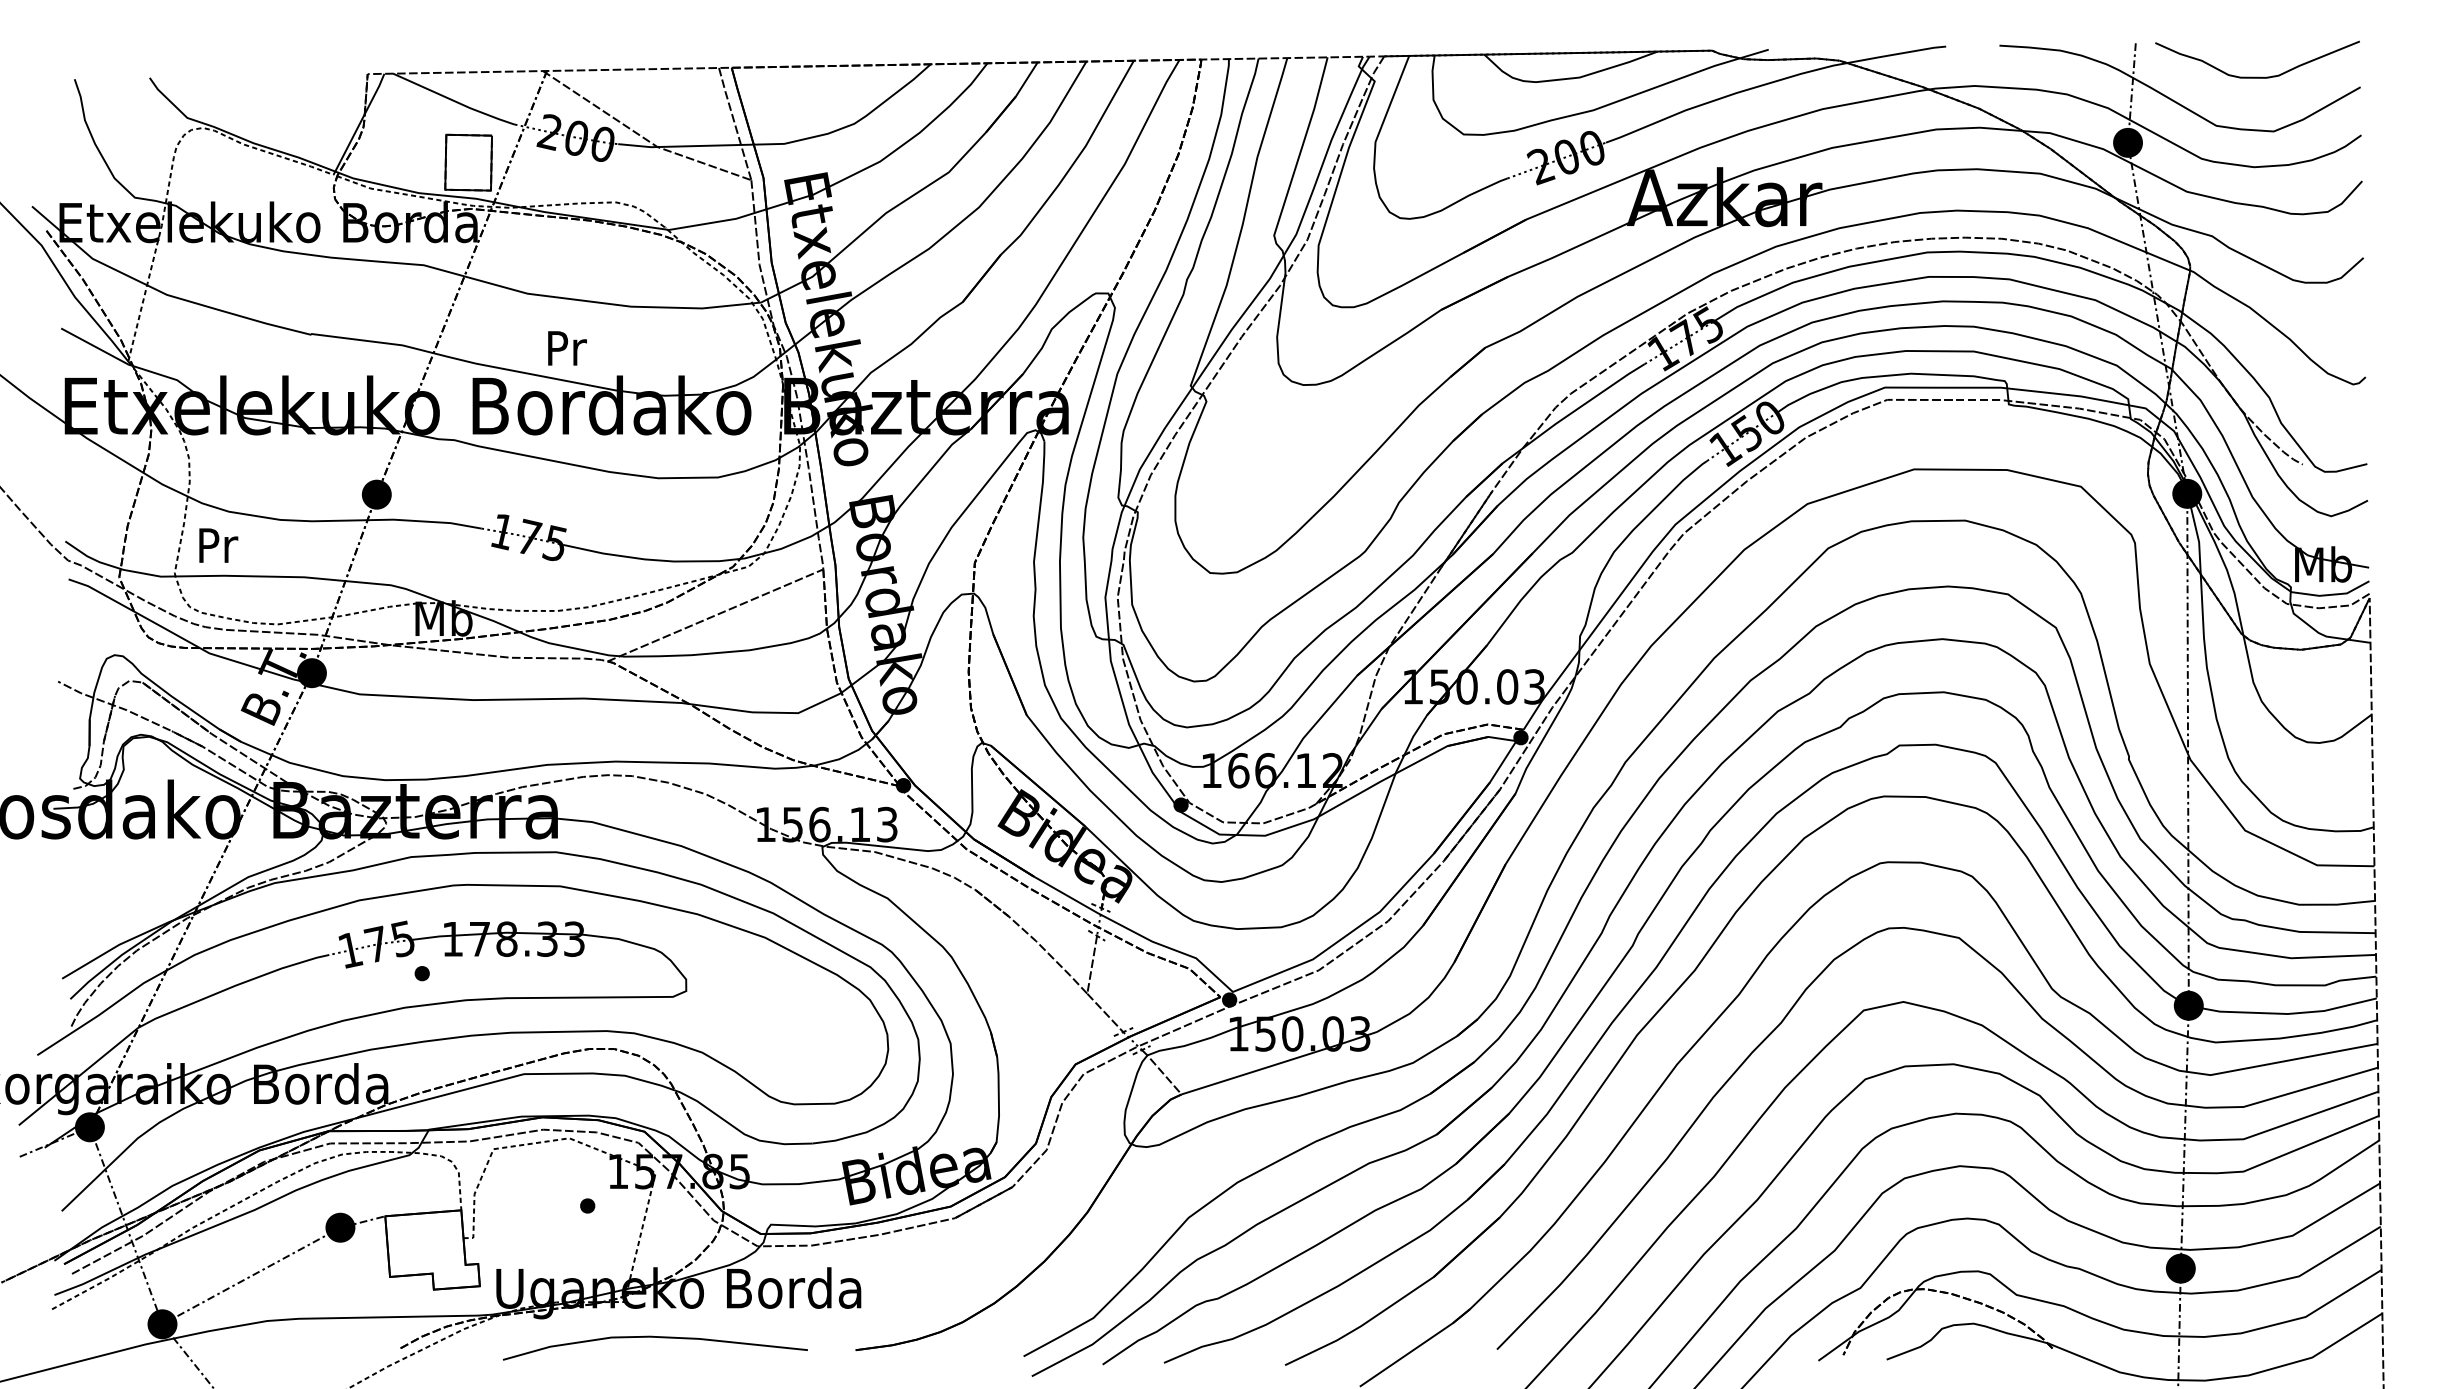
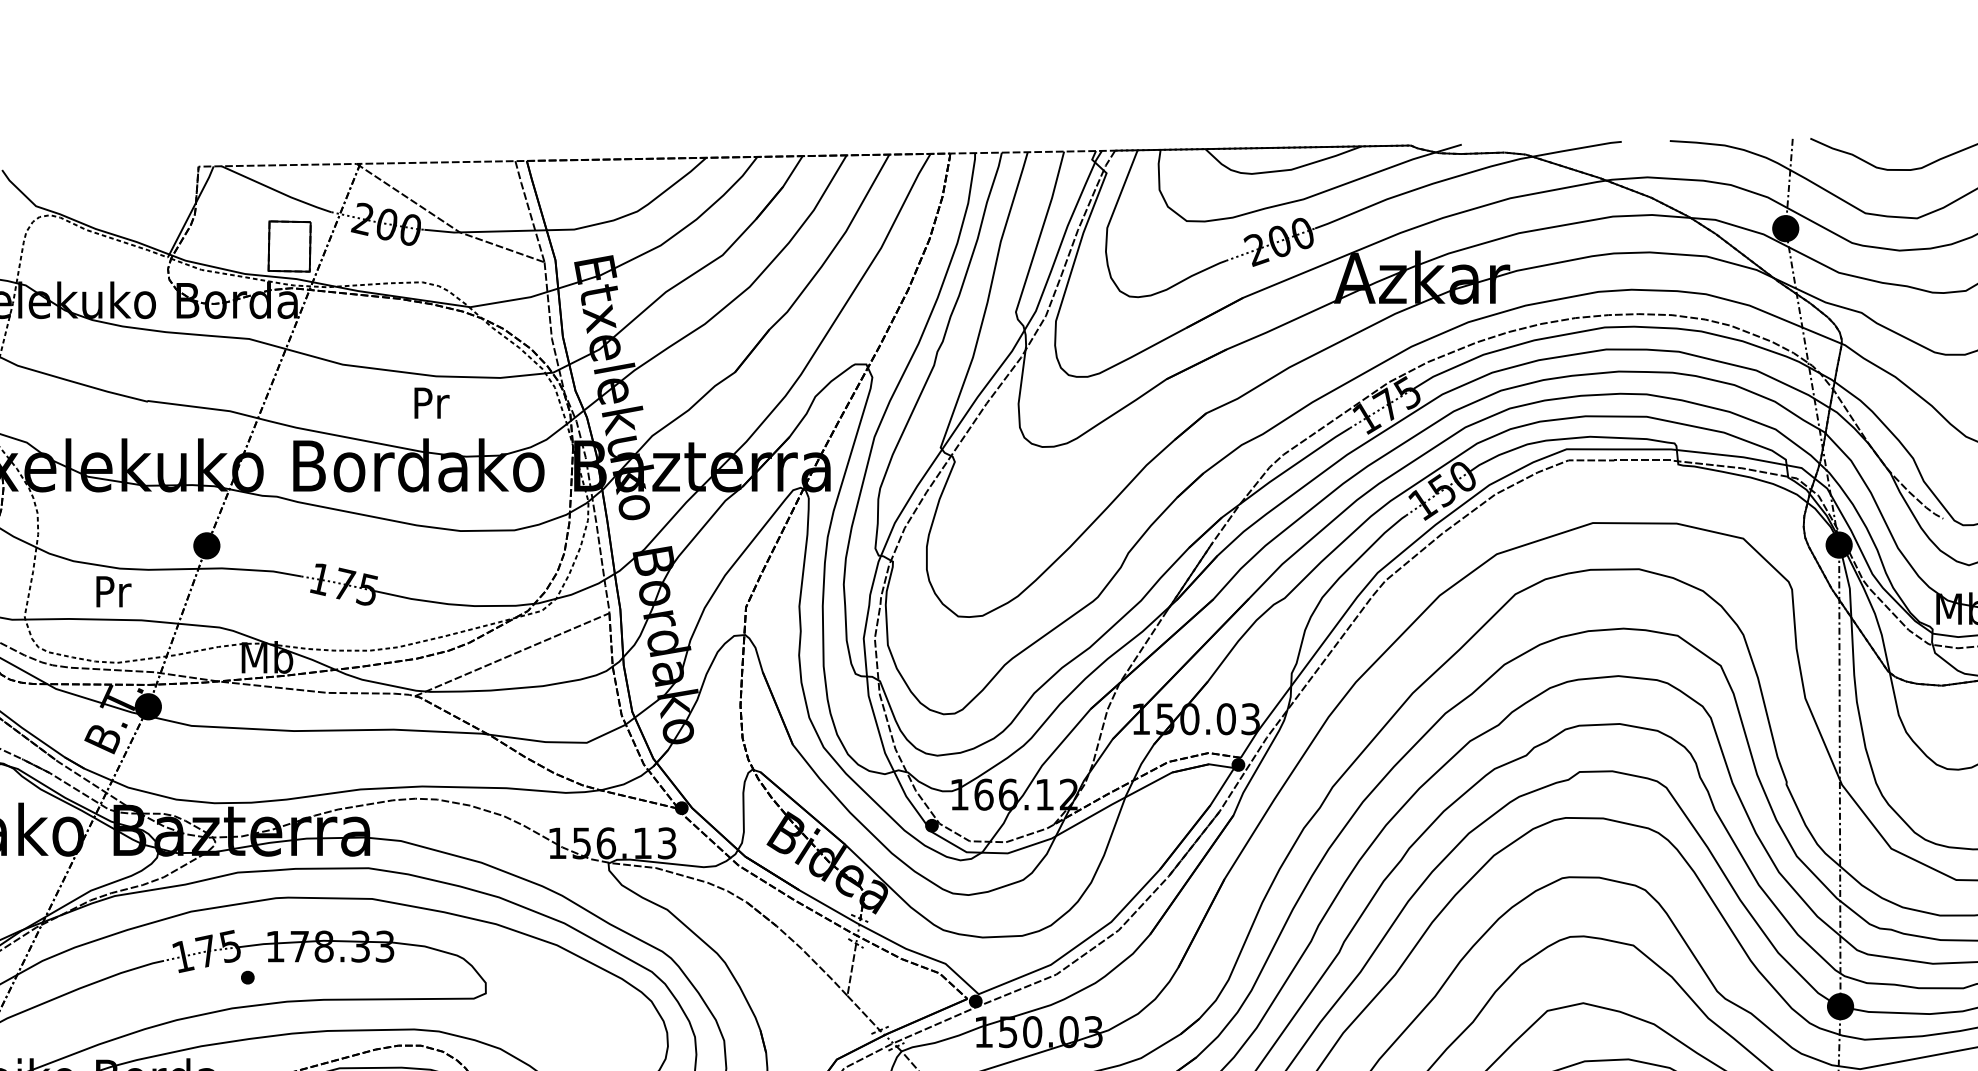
text: (567, 348) -> (431, 403), moved
text: (218, 545) -> (113, 591), moved

